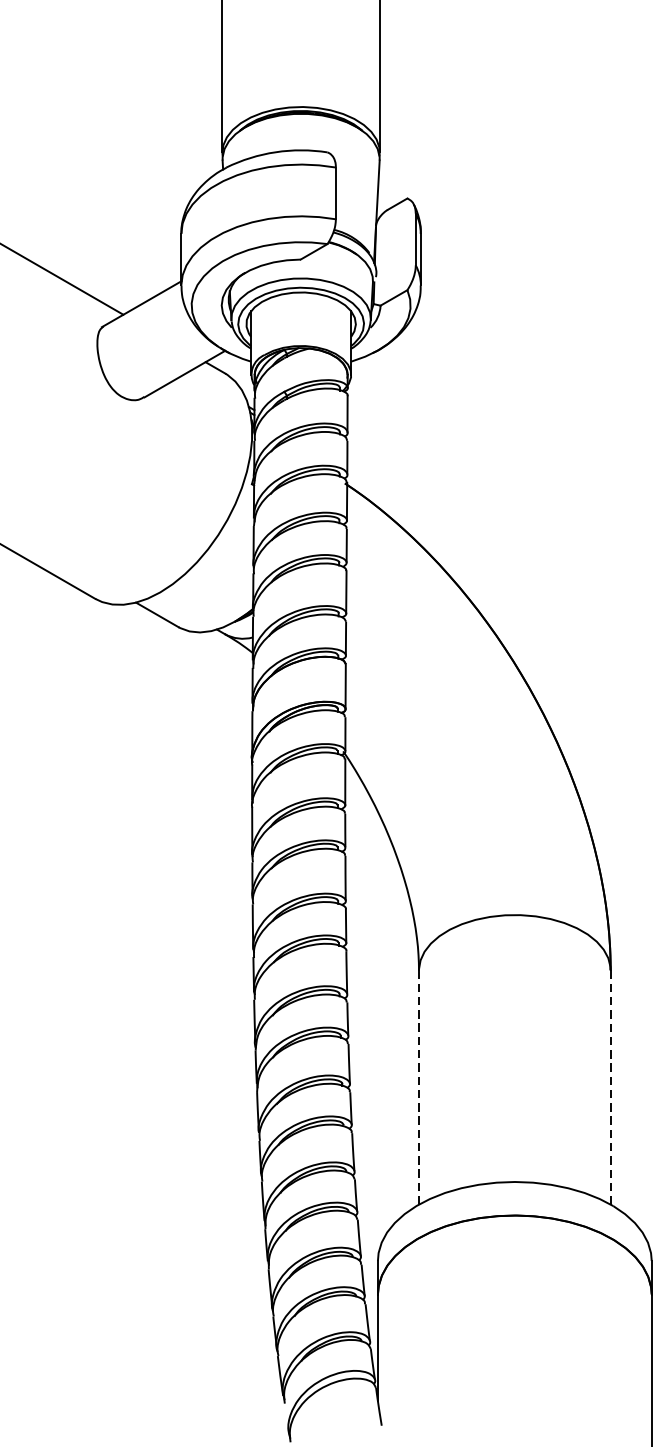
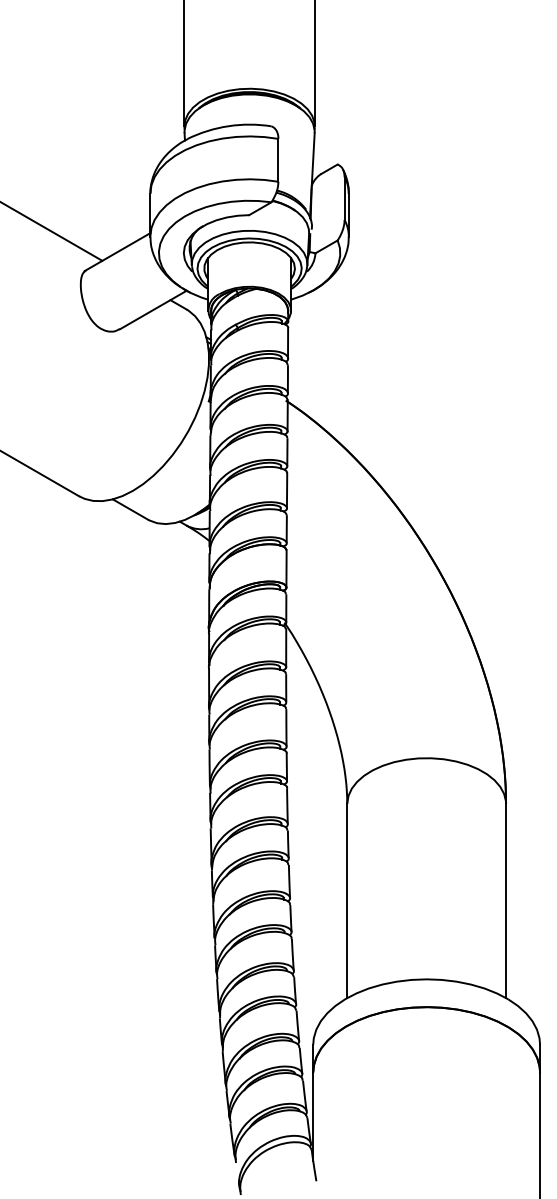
line: (611, 1086) -> (506, 900), dashed -> solid
line: (419, 1088) -> (347, 901), dashed -> solid

